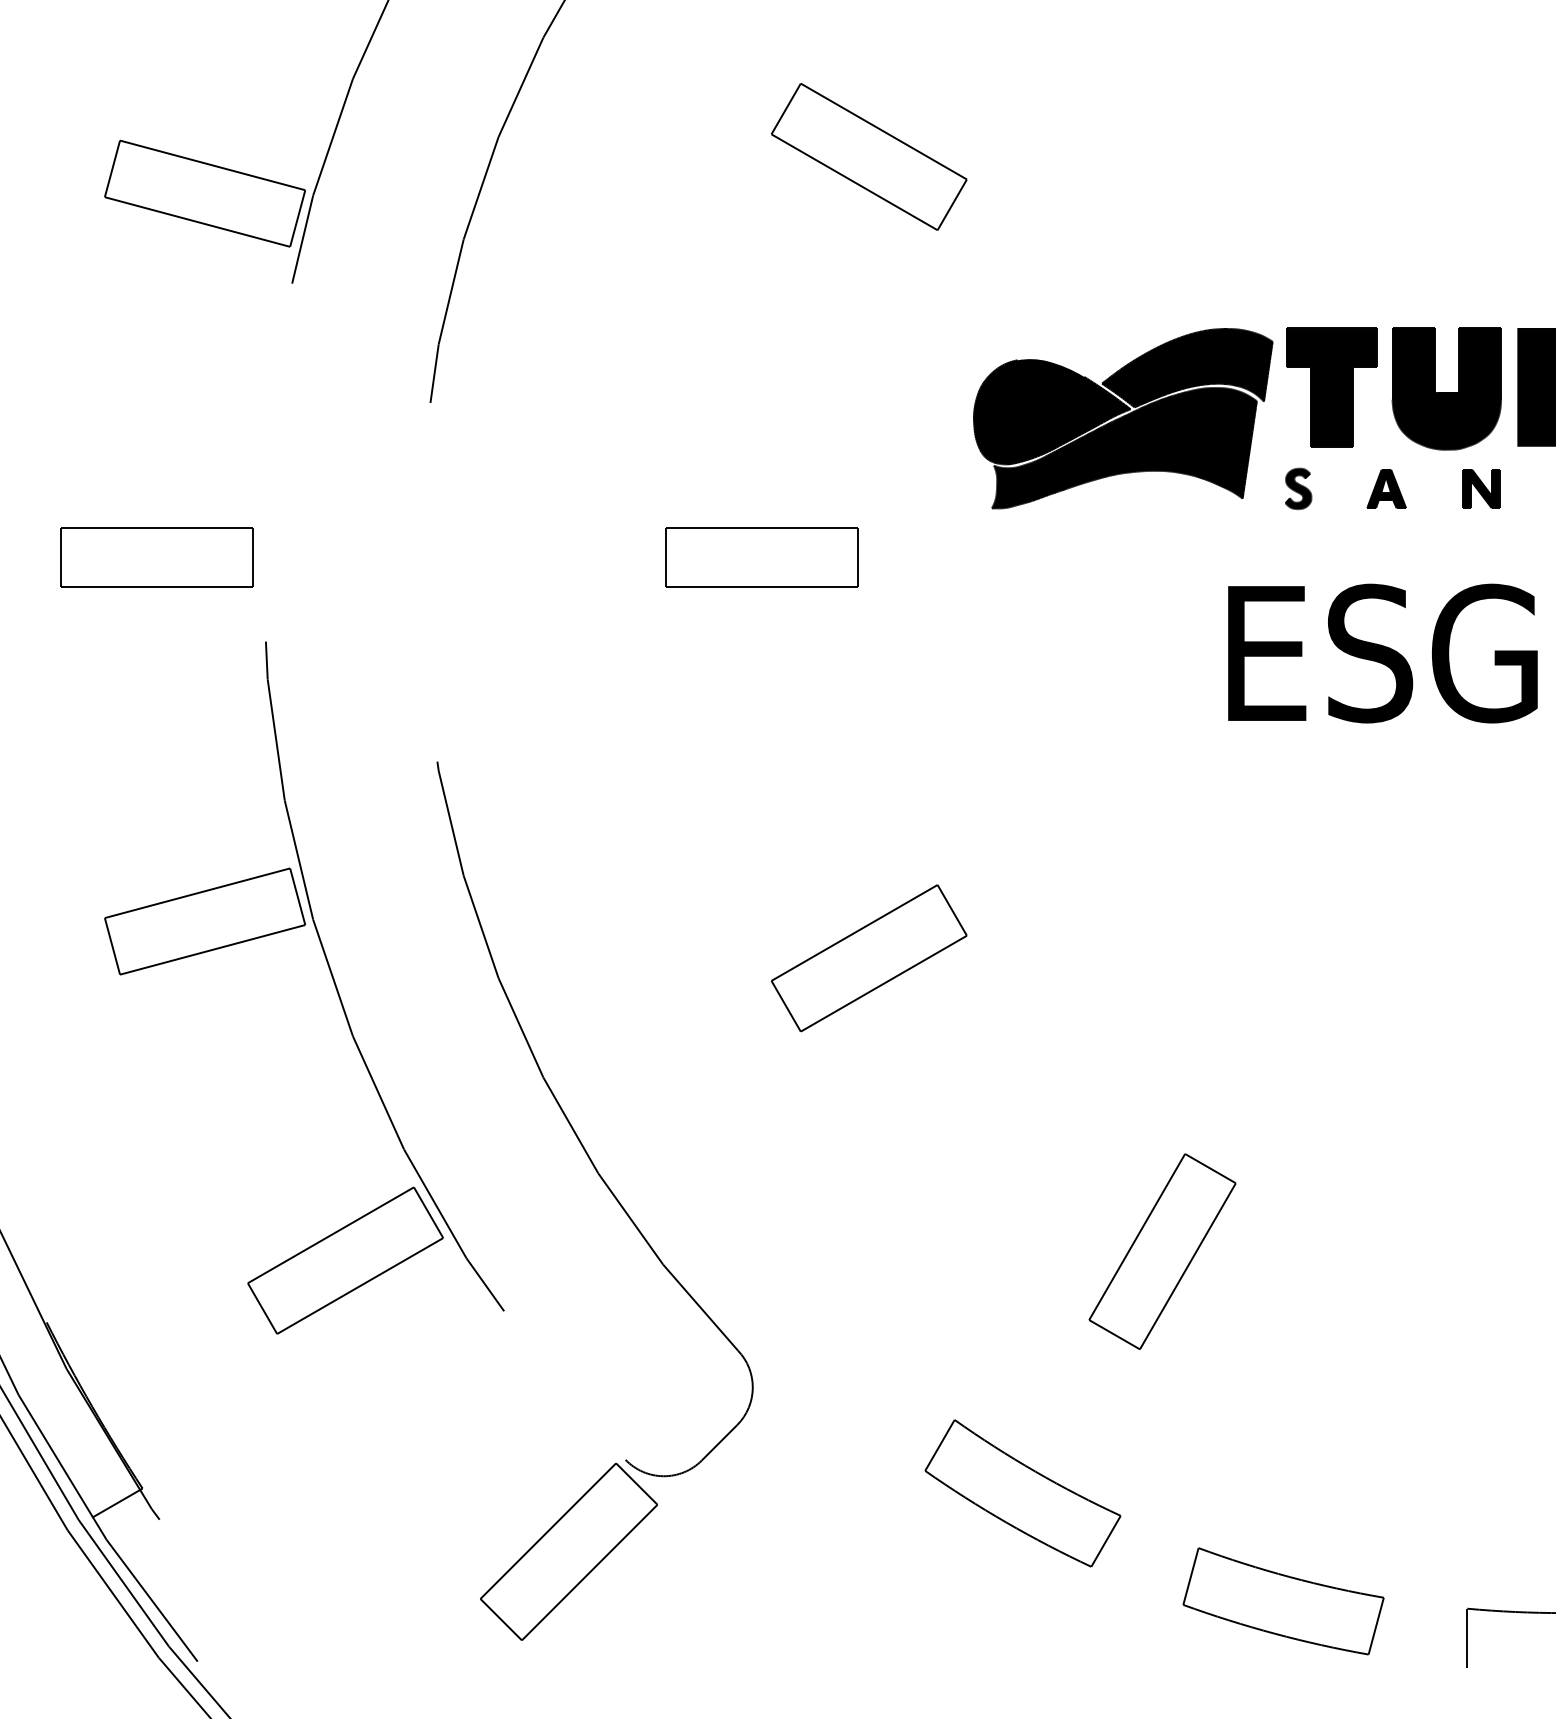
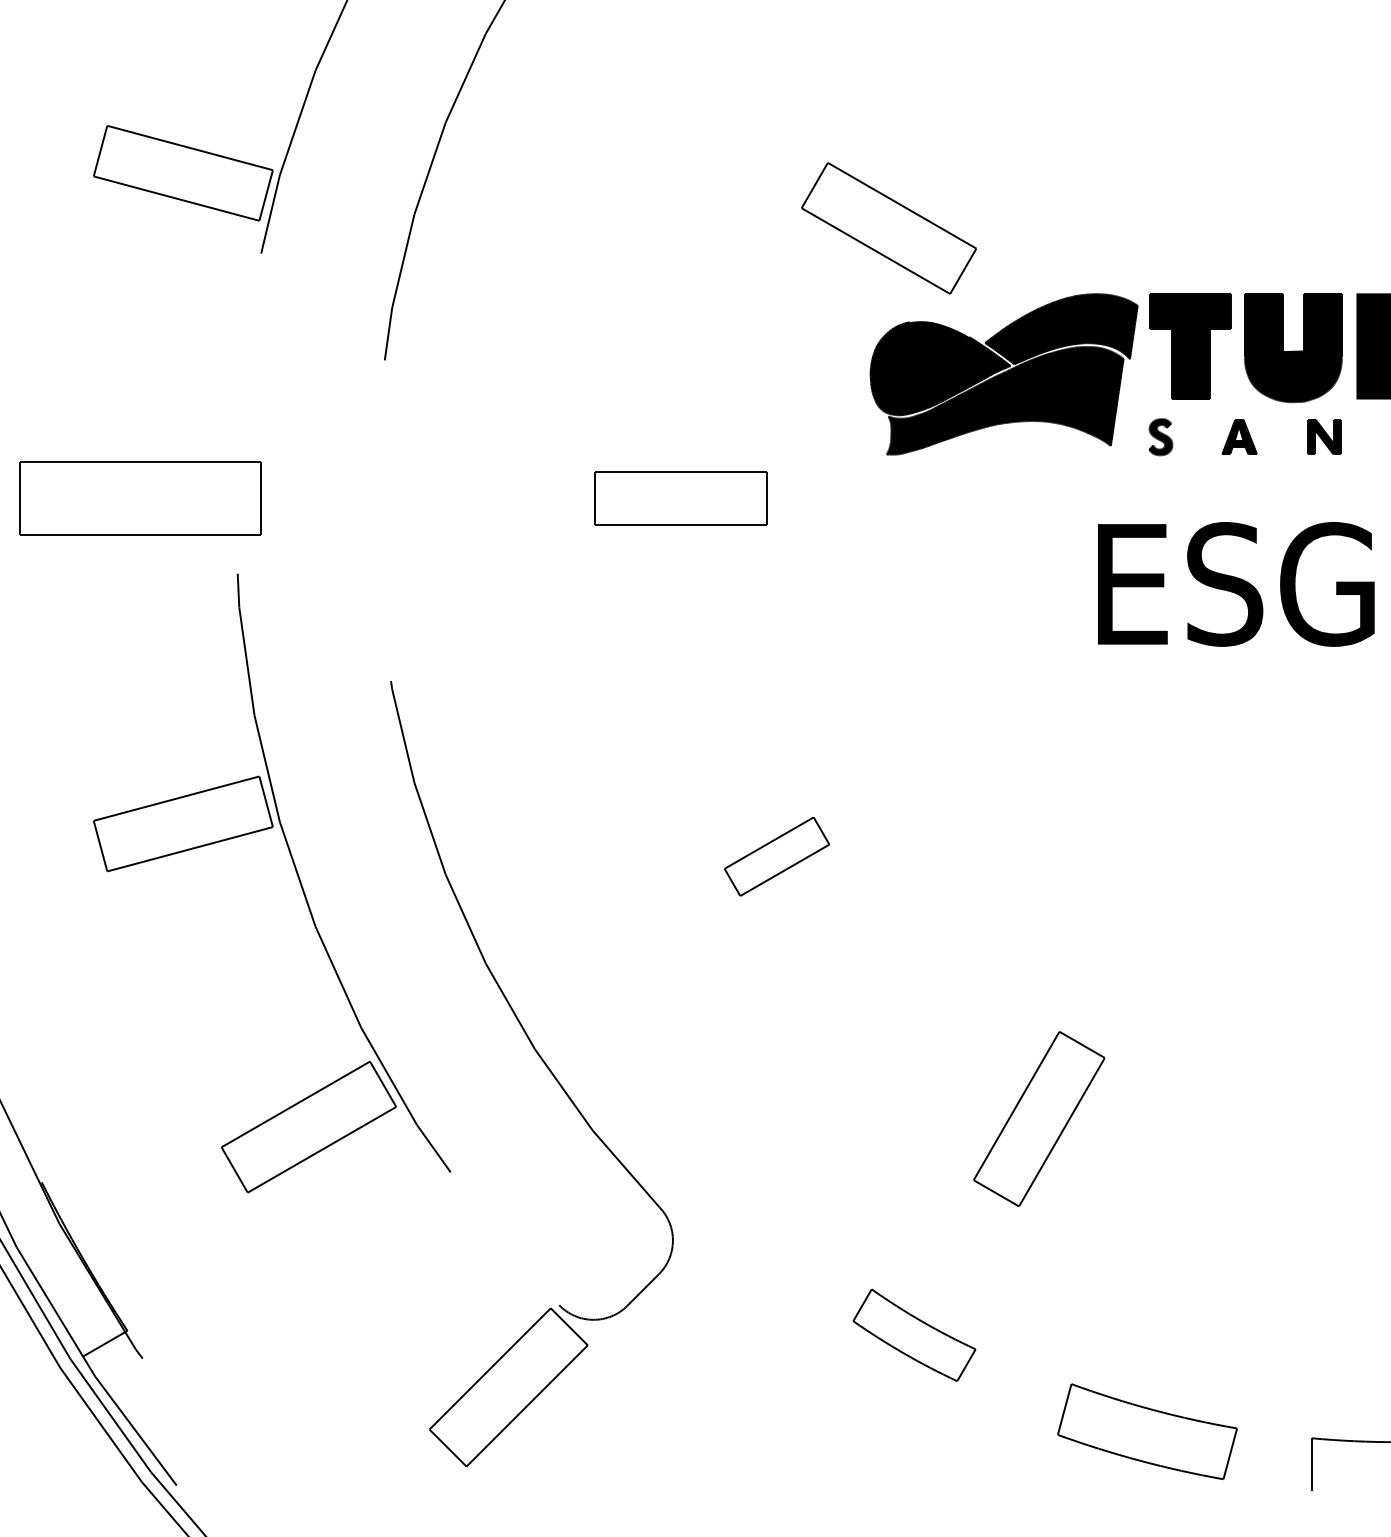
part: (868, 157) -> (888, 228), moved
part: (157, 557) -> (140, 498), size x1.4
part: (868, 957) -> (776, 856), size x0.6
part: (1022, 1493) -> (914, 1335), size x0.7

